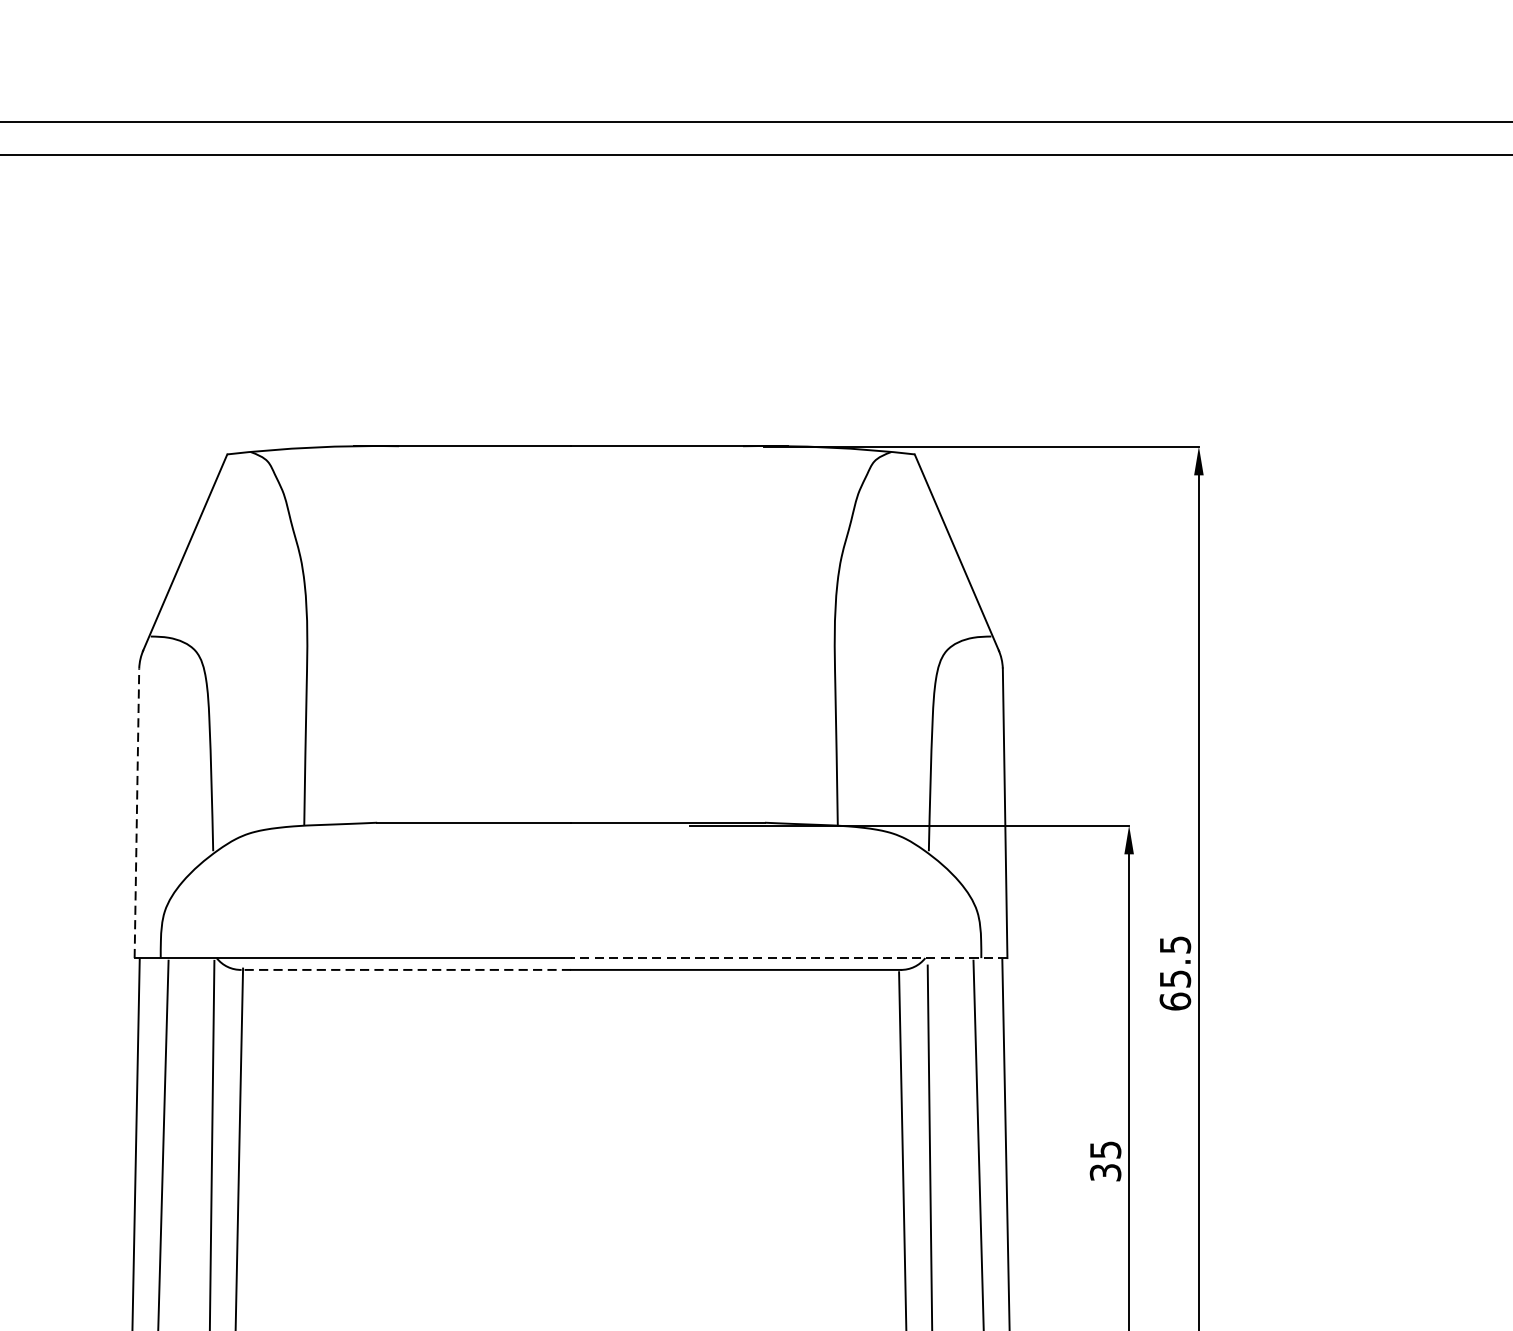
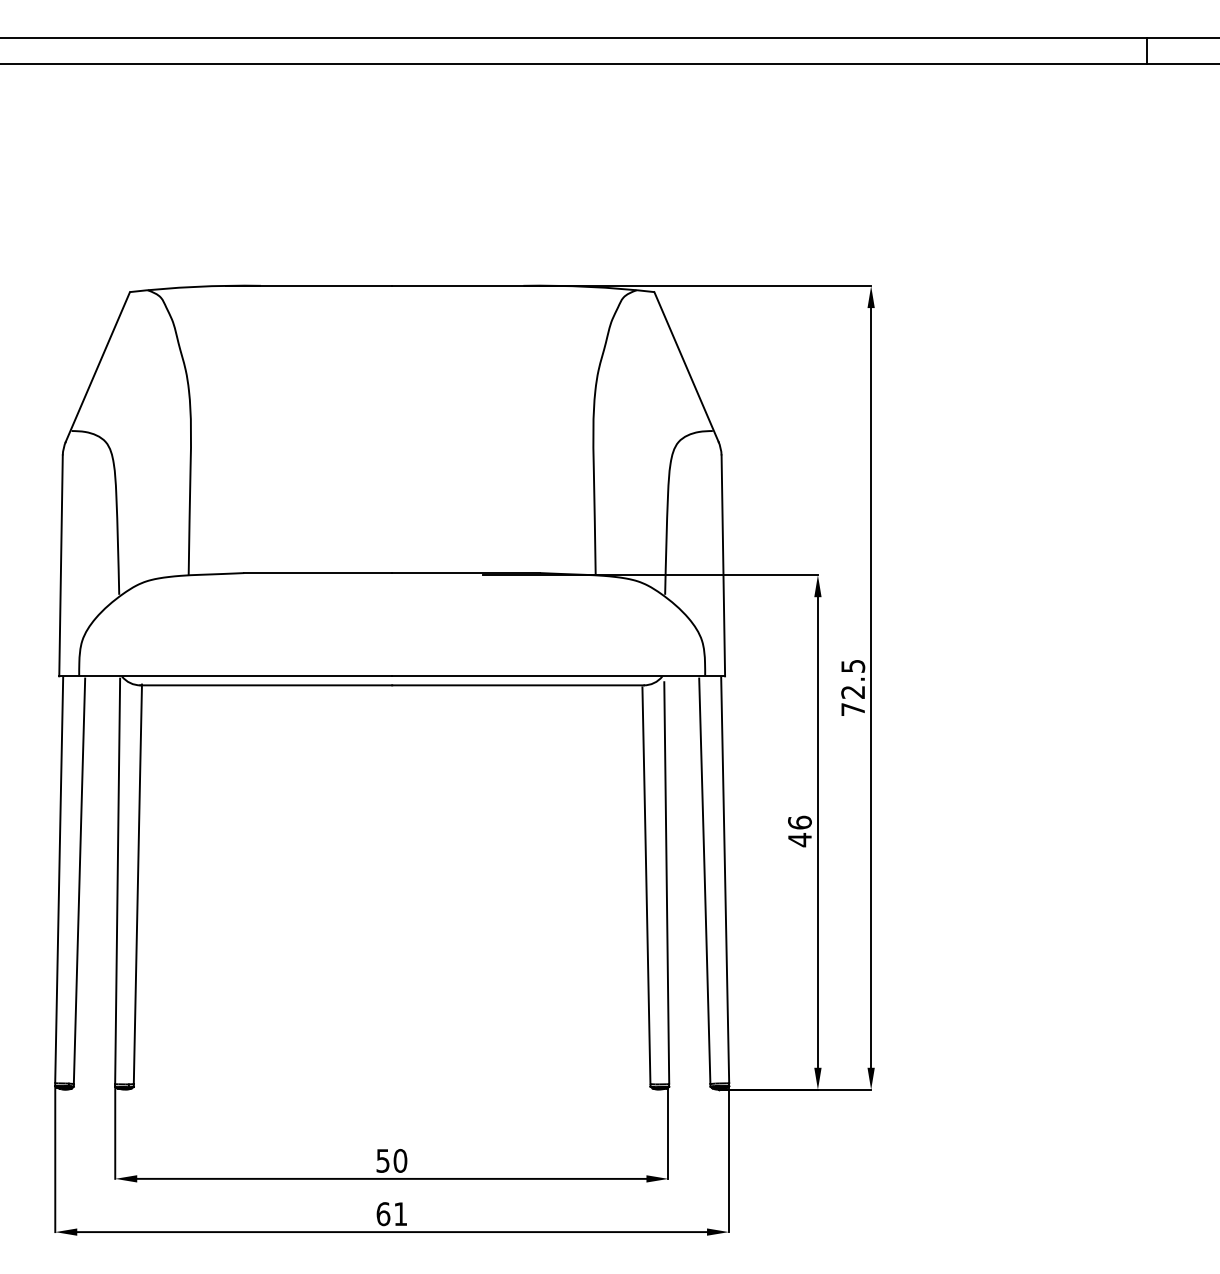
line: (137, 812) -> (61, 565), dashed -> solid
line: (789, 958) -> (558, 676), dashed -> solid
line: (406, 970) -> (266, 685), dashed -> solid
text: (1175, 991) -> (853, 701), 65.5 -> 72.5
text: (1104, 1161) -> (799, 831), 35 -> 46

